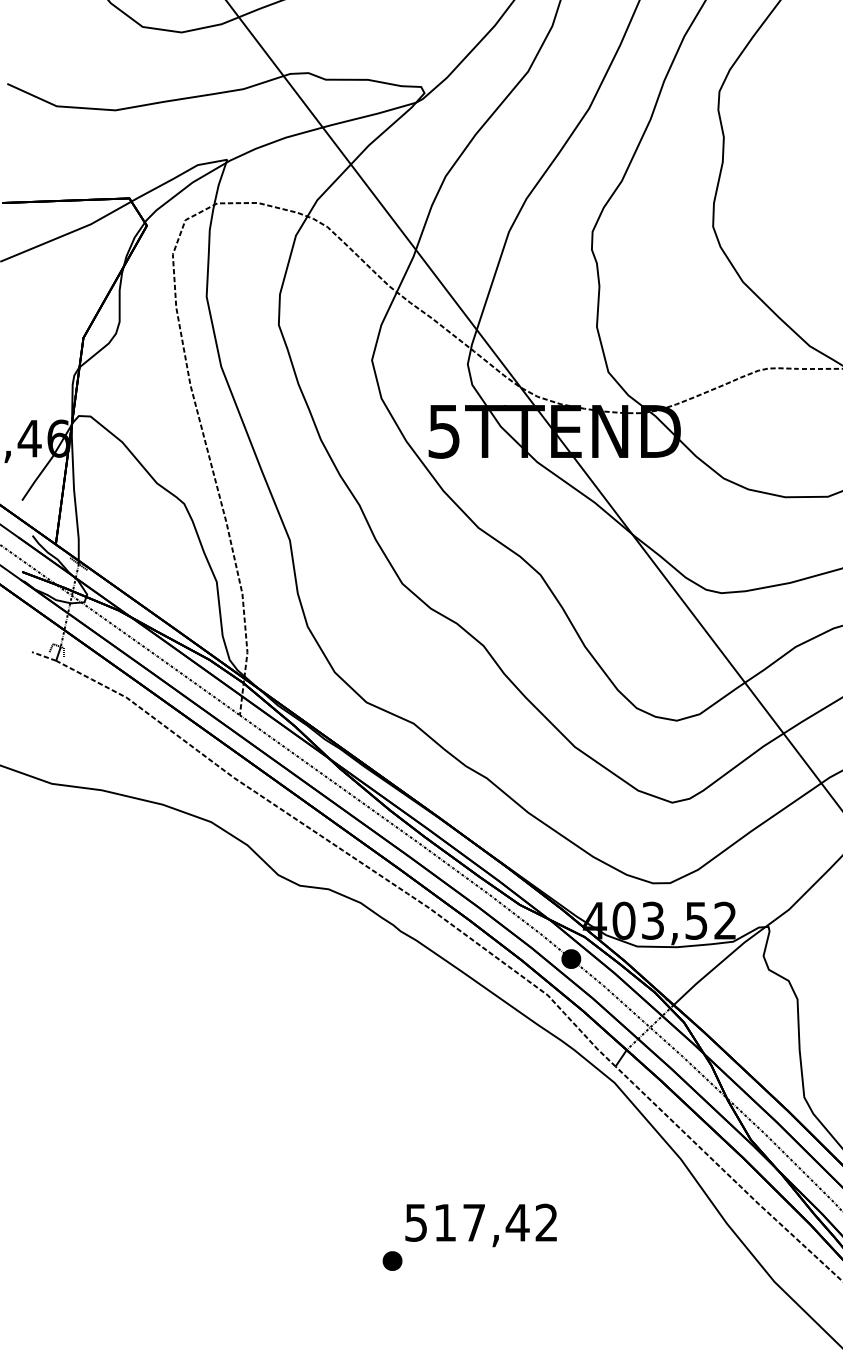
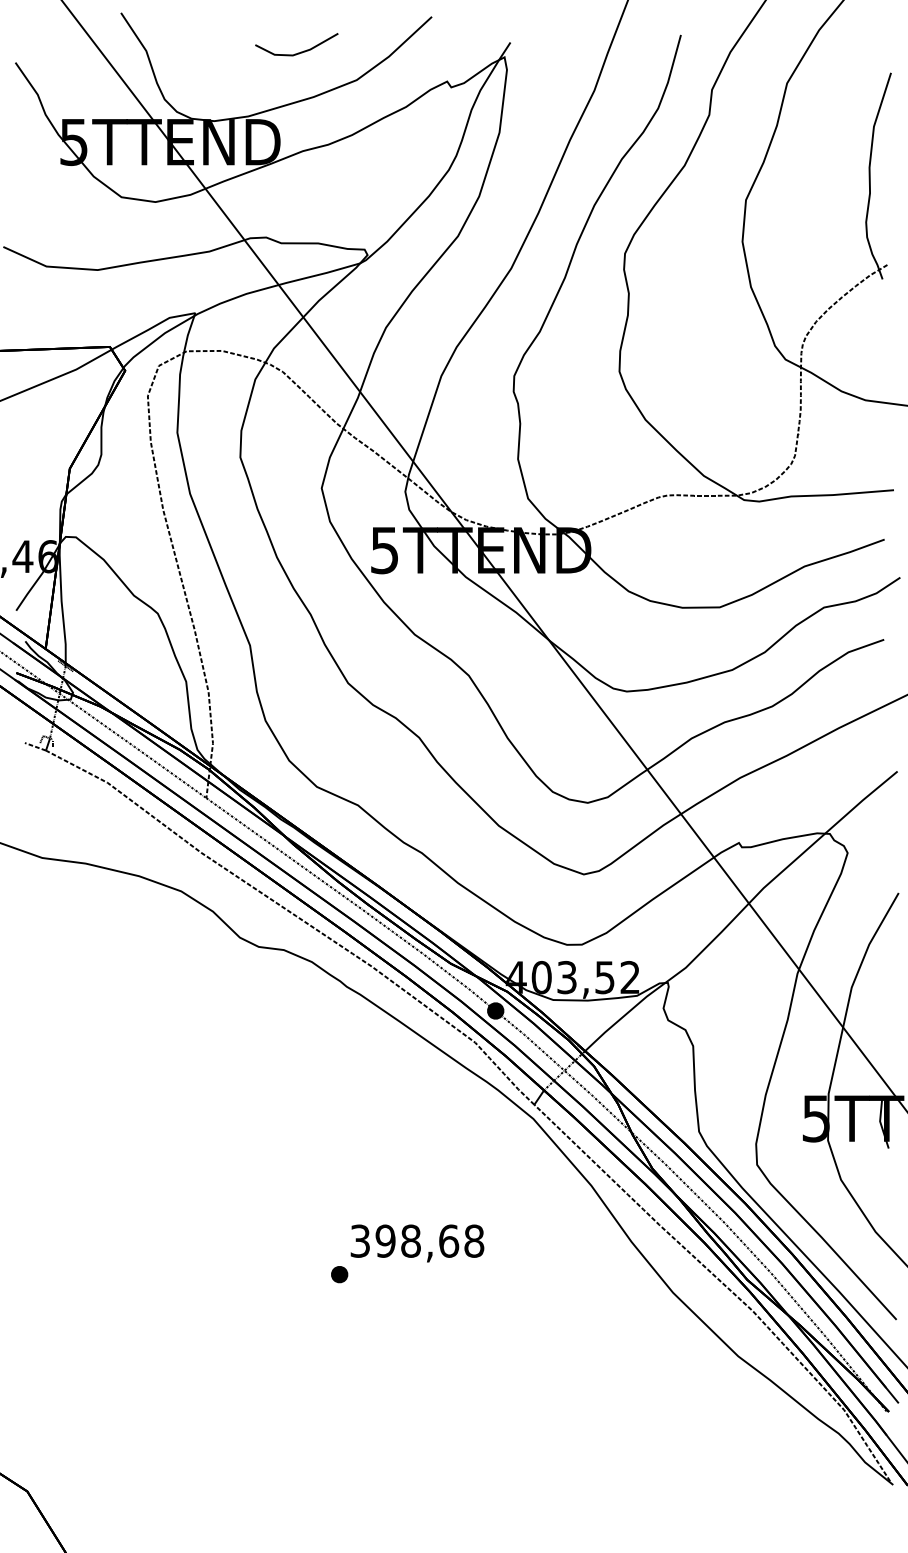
text: (481, 1221) -> (417, 1240), 517,42 -> 398,68

